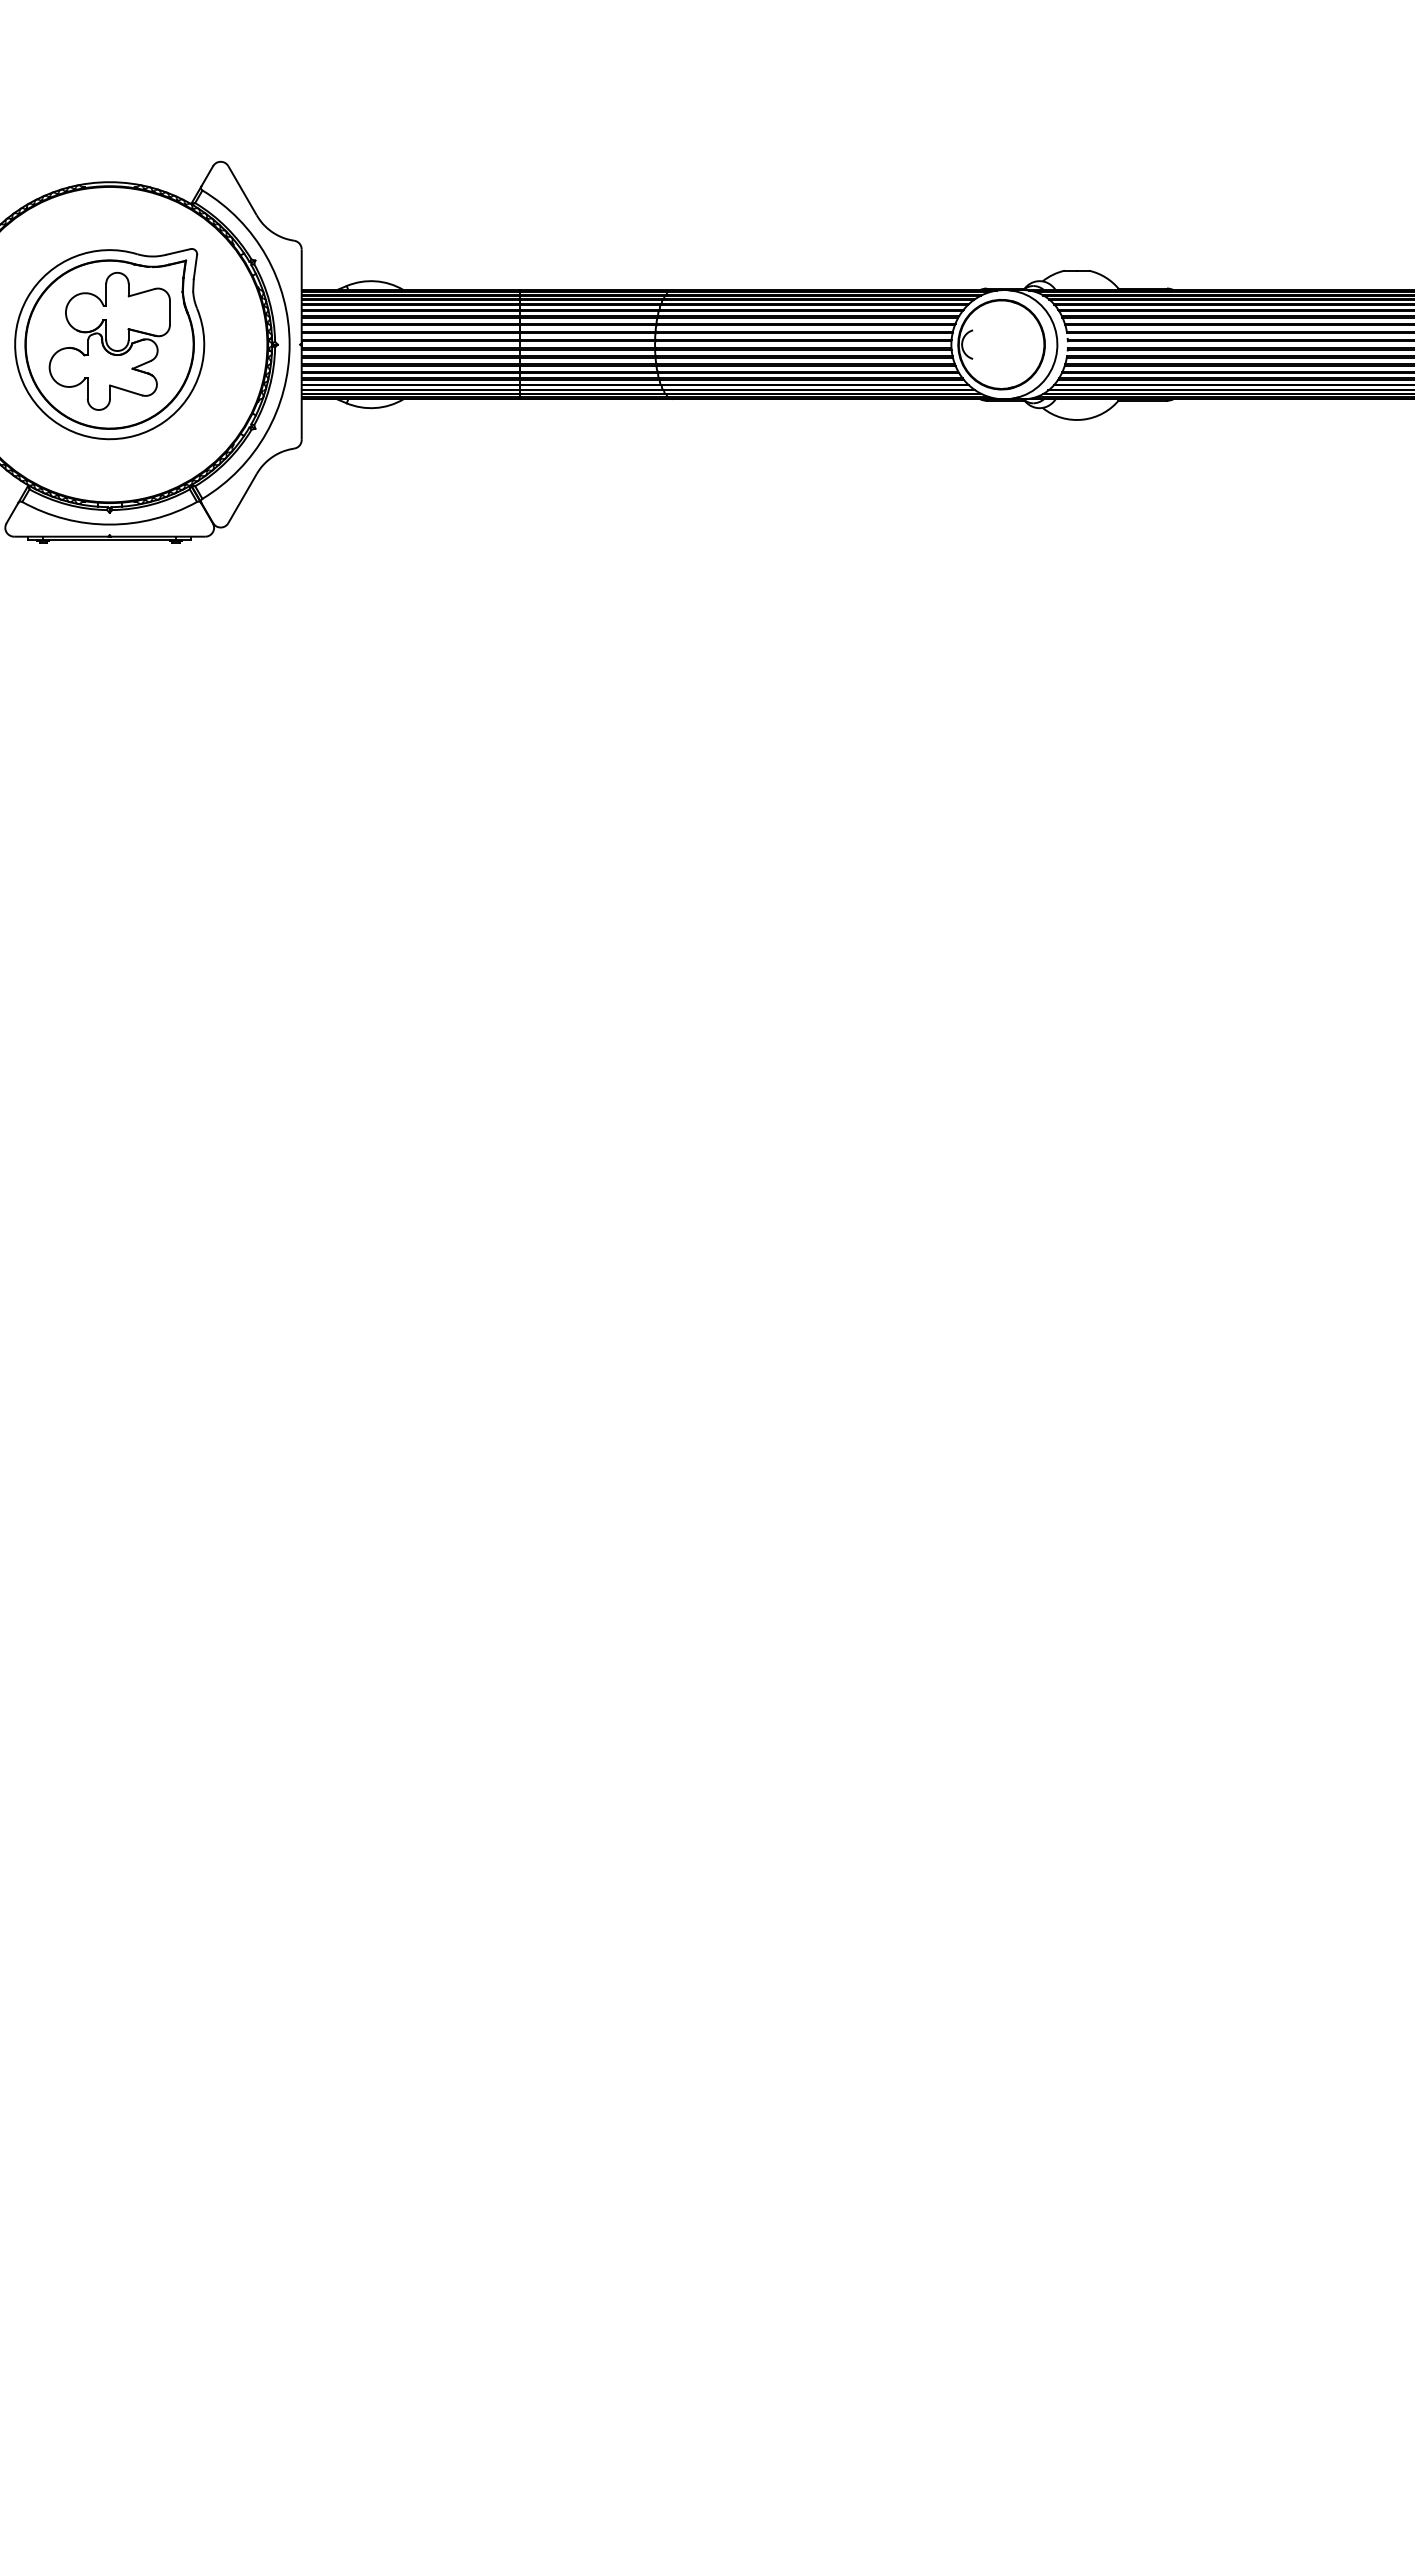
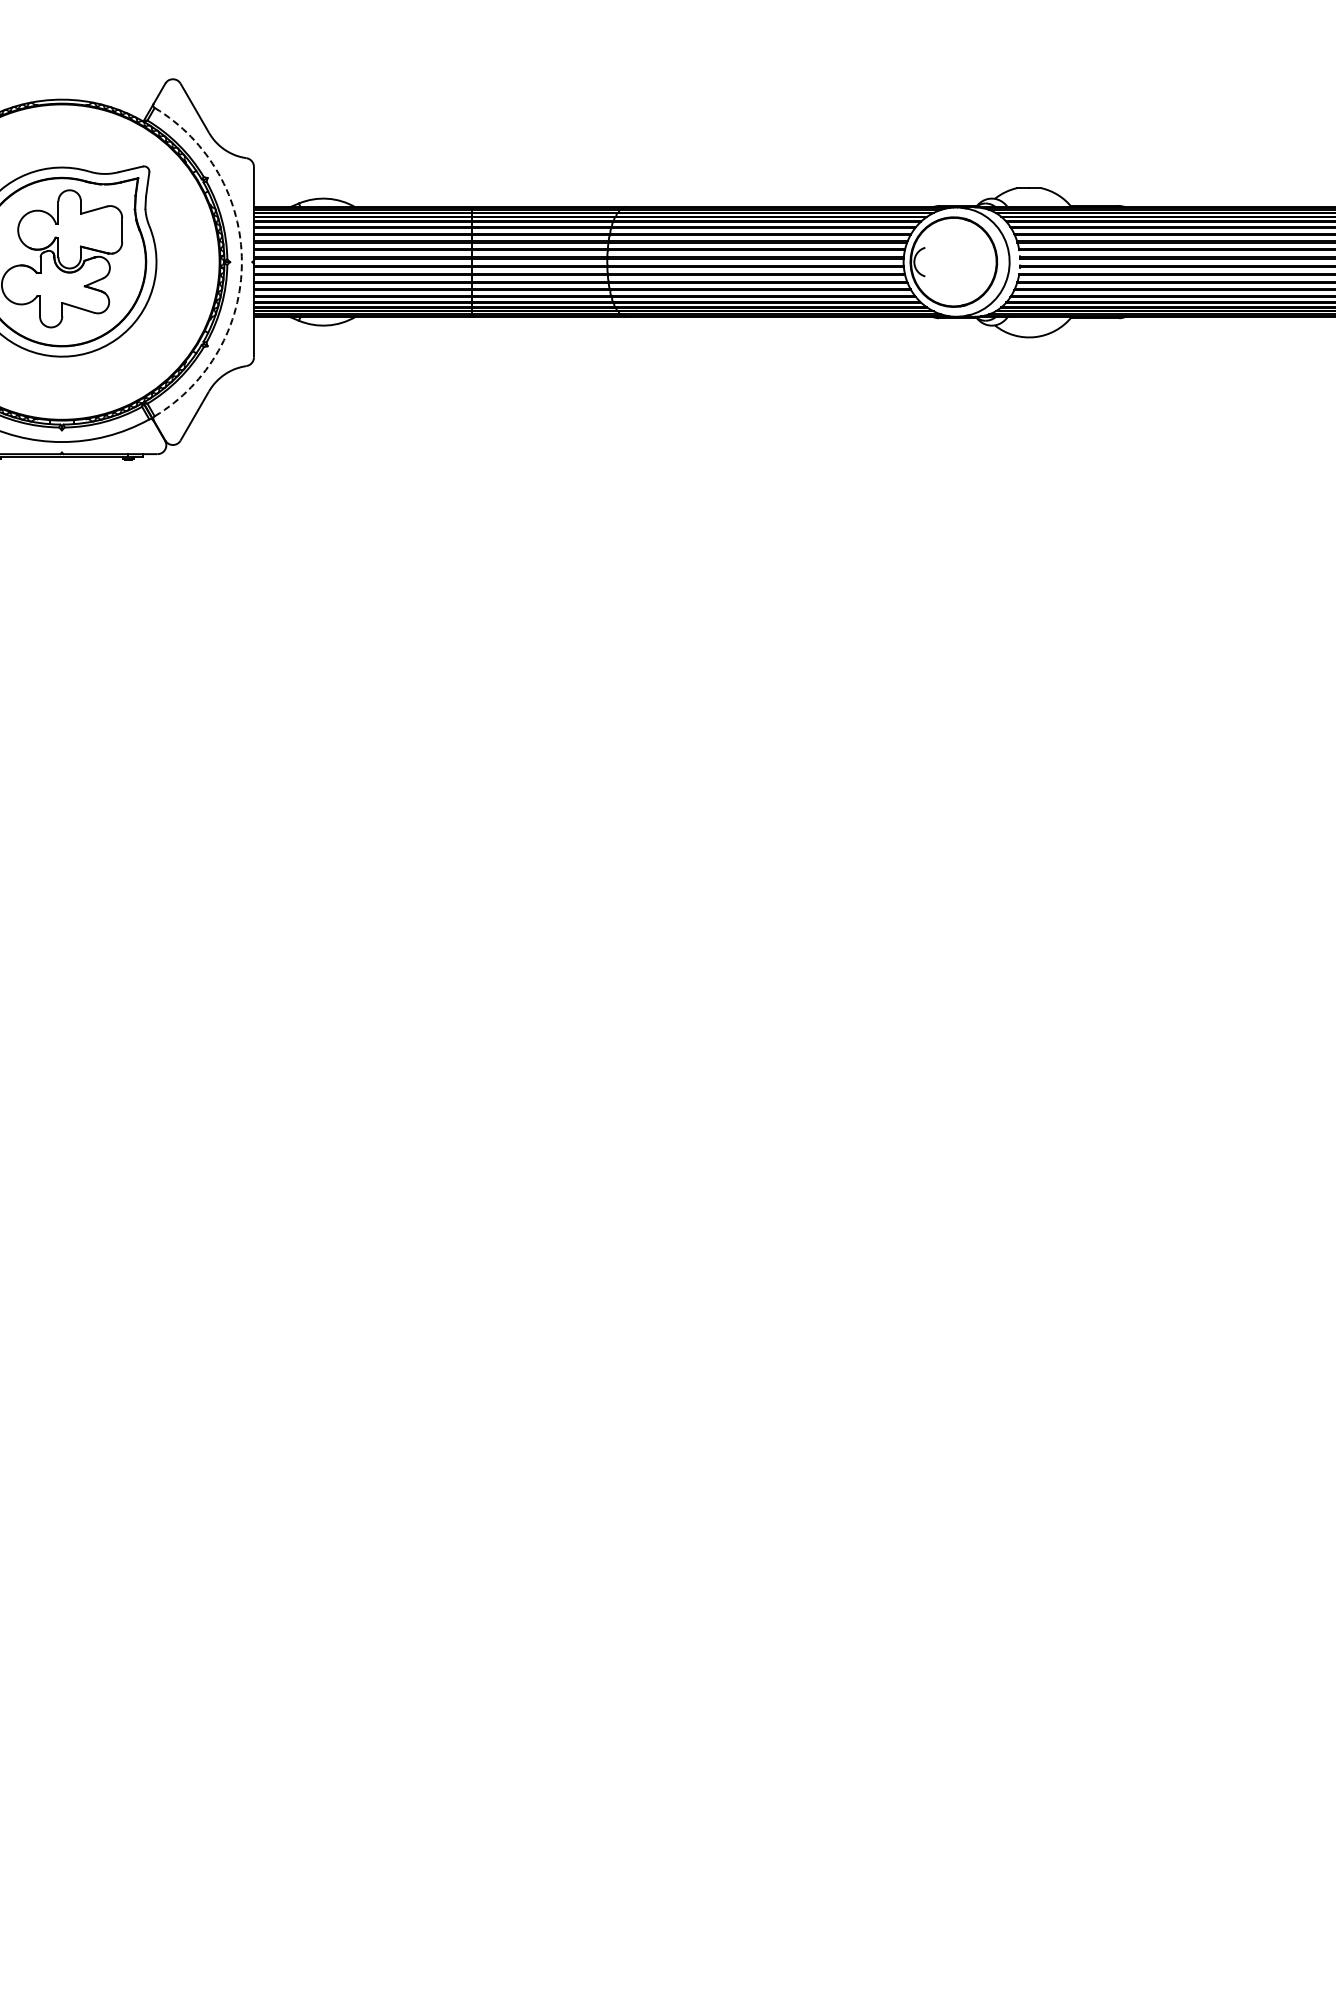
arc: (289, 344) -> (241, 261), solid -> dashed

